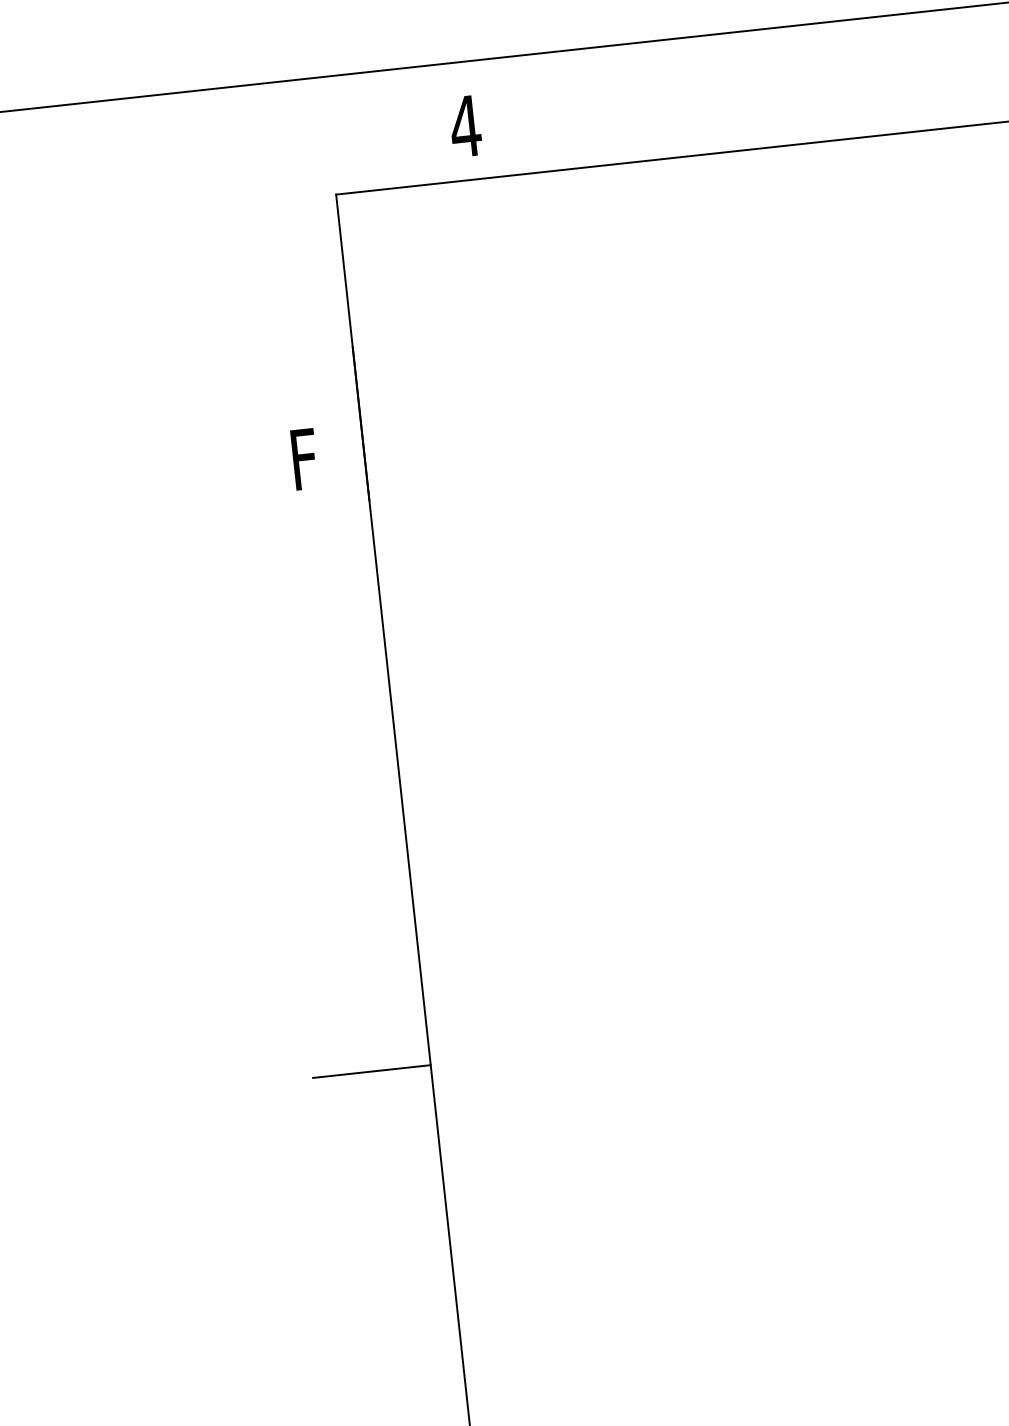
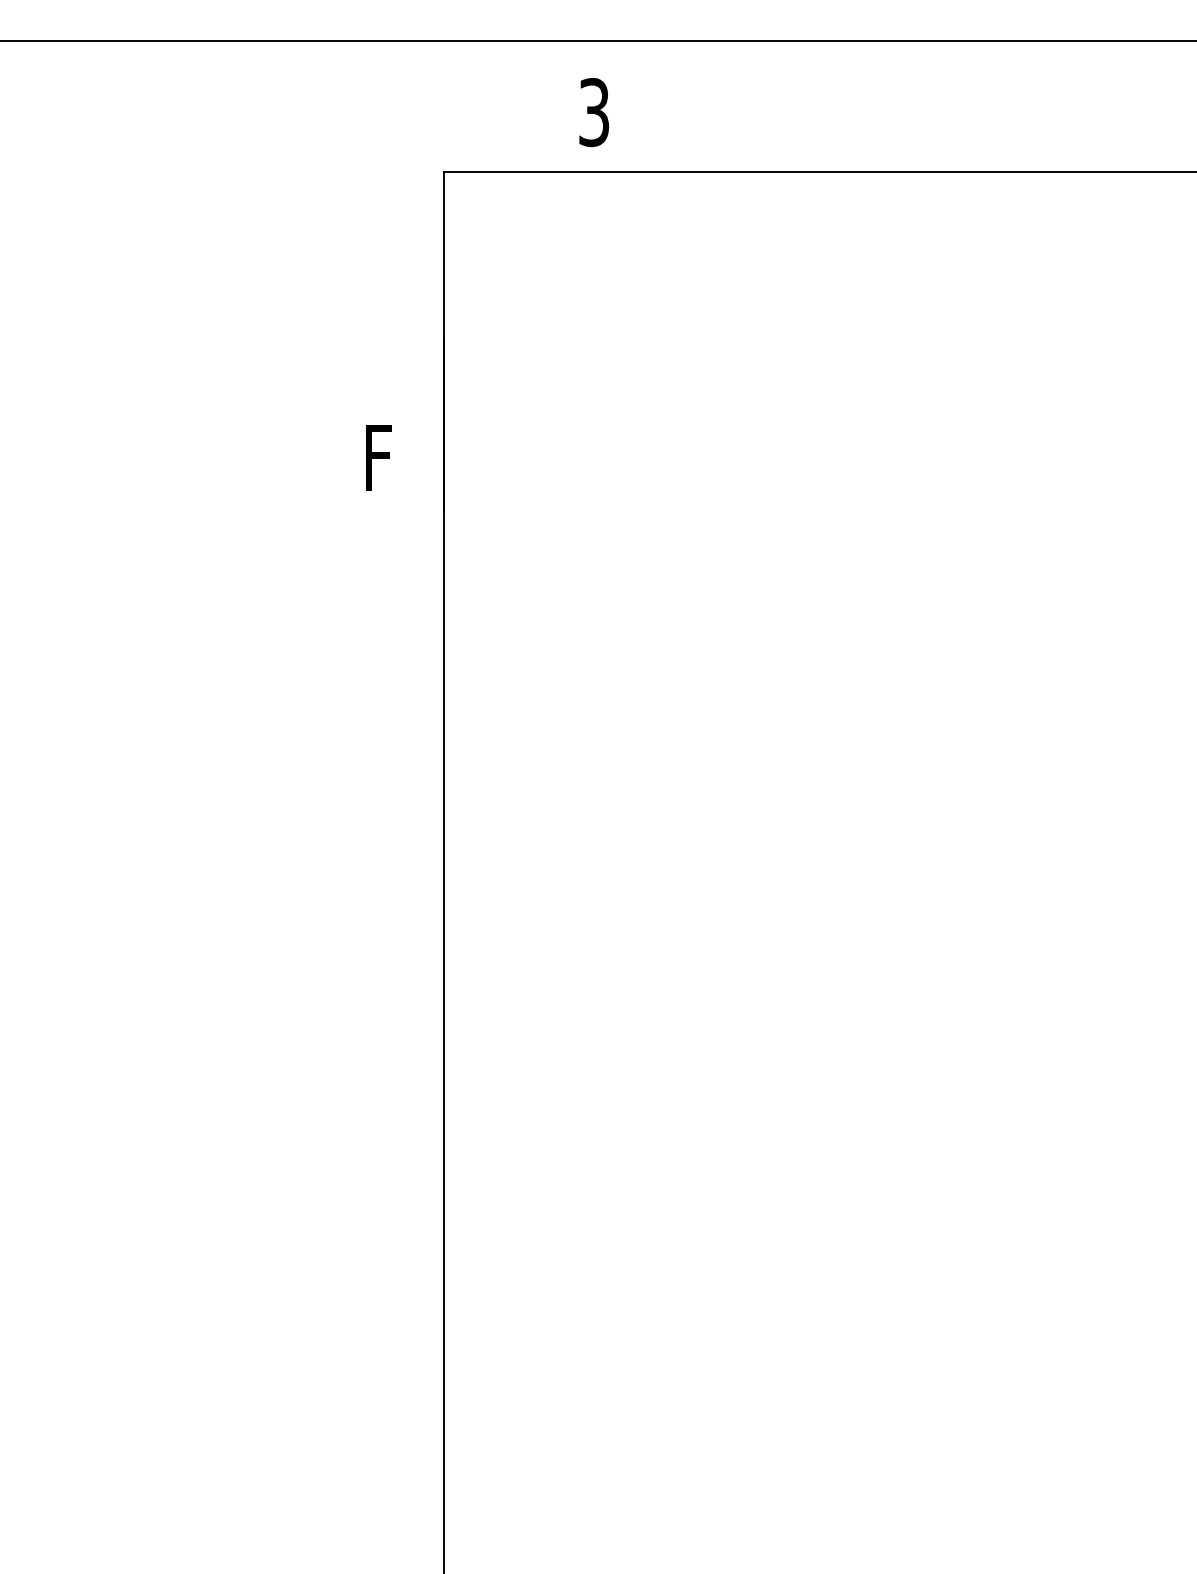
text: (464, 126) -> (593, 112), 4 -> 3
line: (372, 1071) -> (379, 1136), removed

